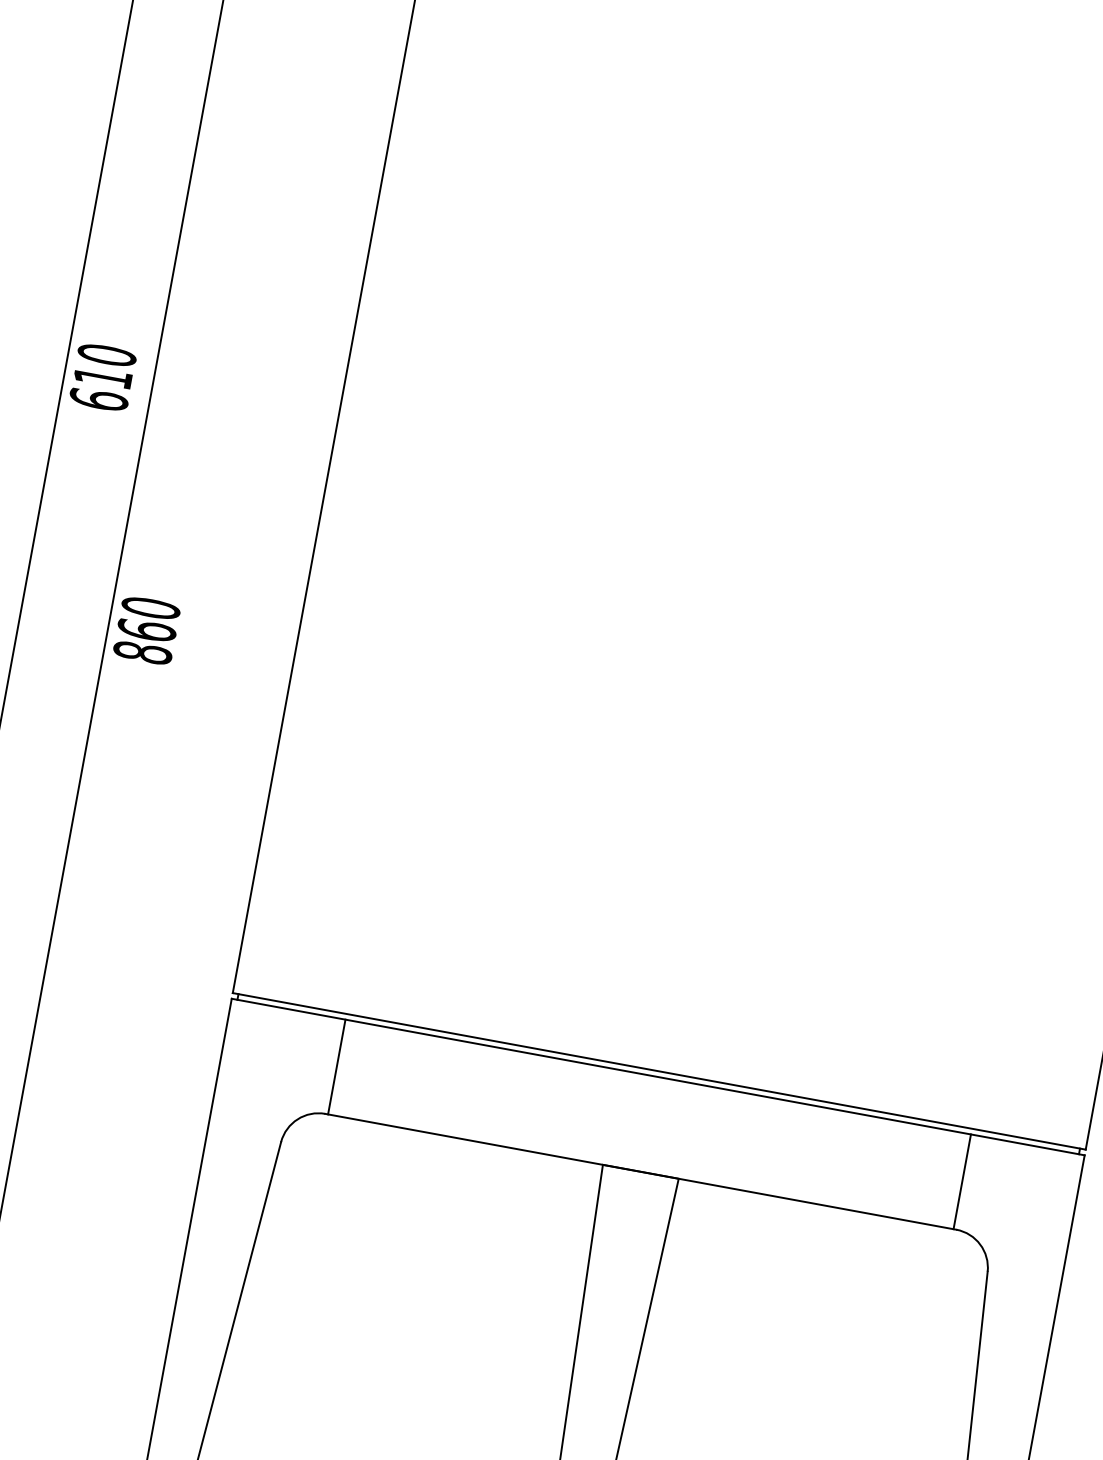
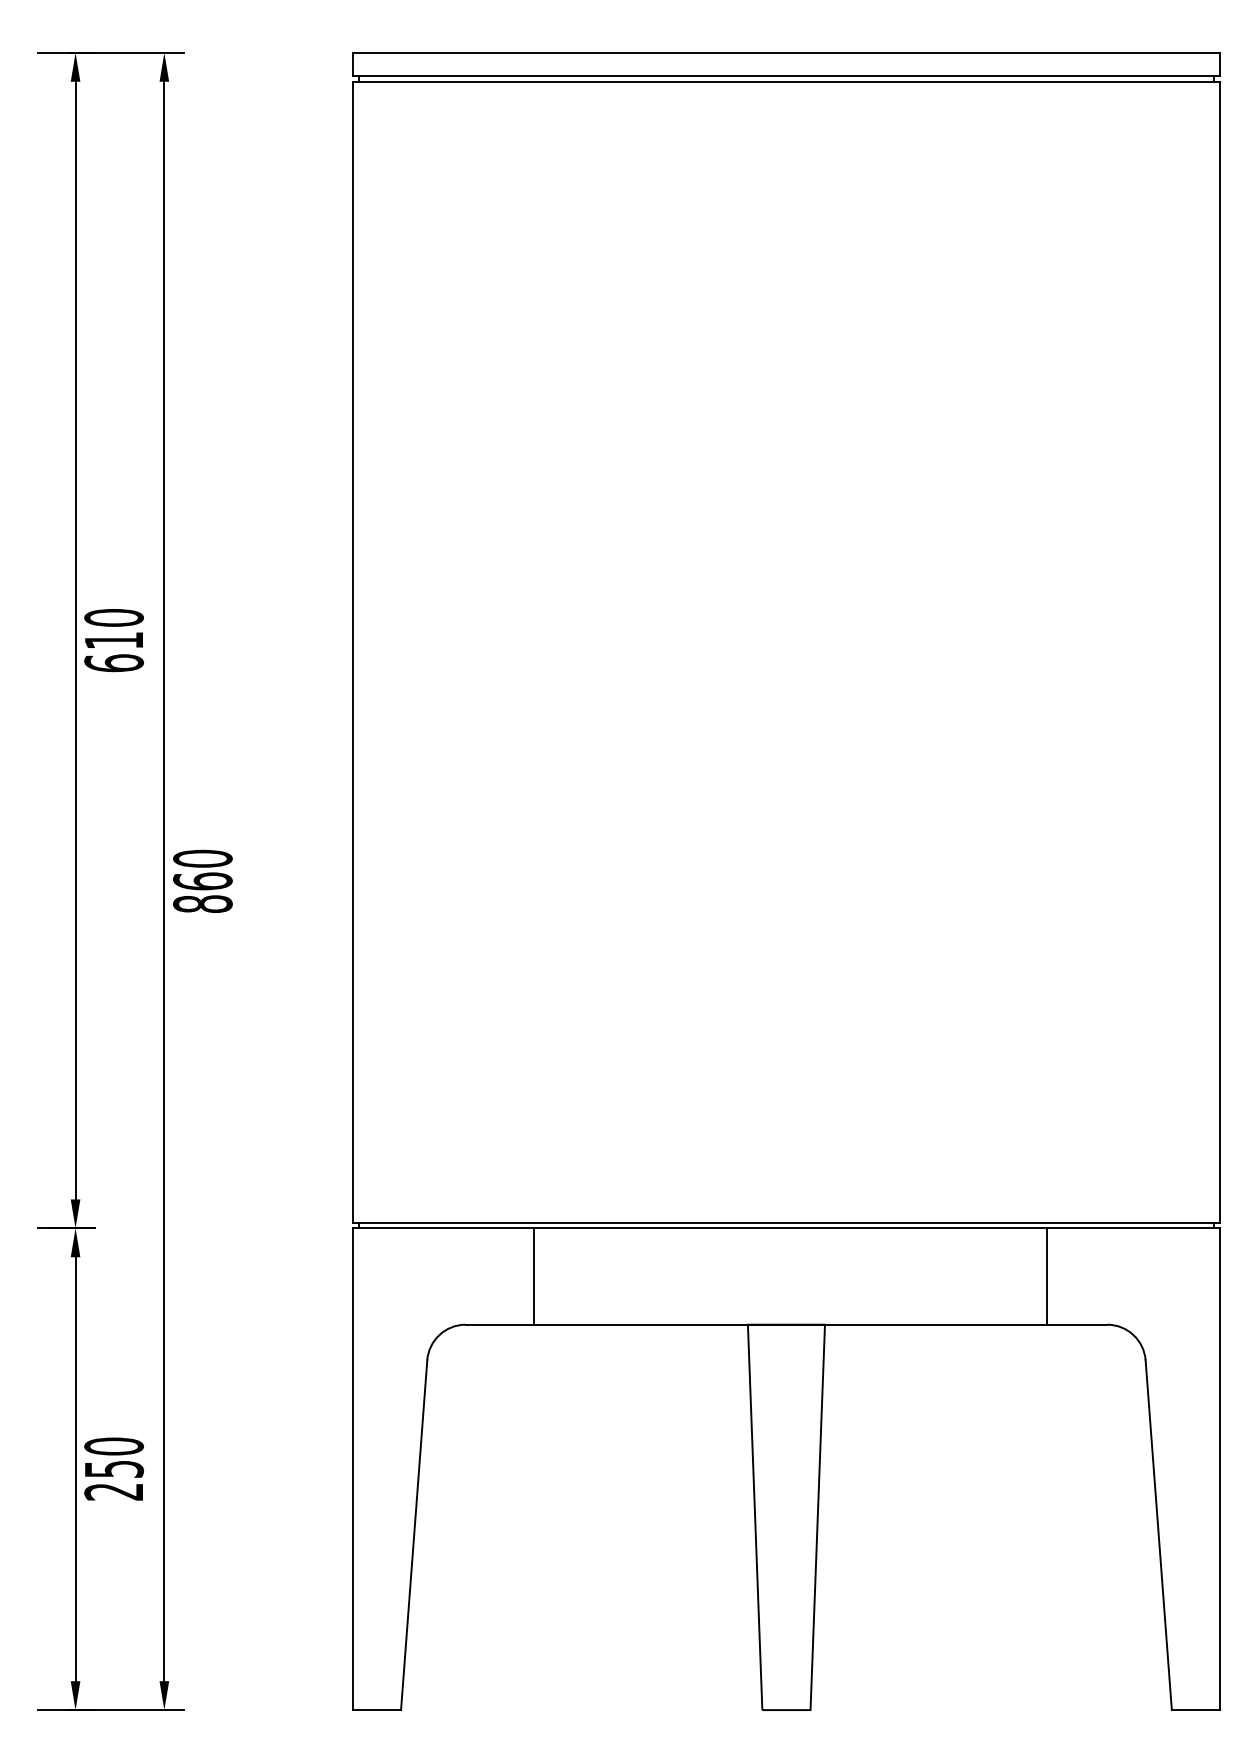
line: (336, 1067) -> (533, 1276), moved
line: (962, 1181) -> (1047, 1276), moved

